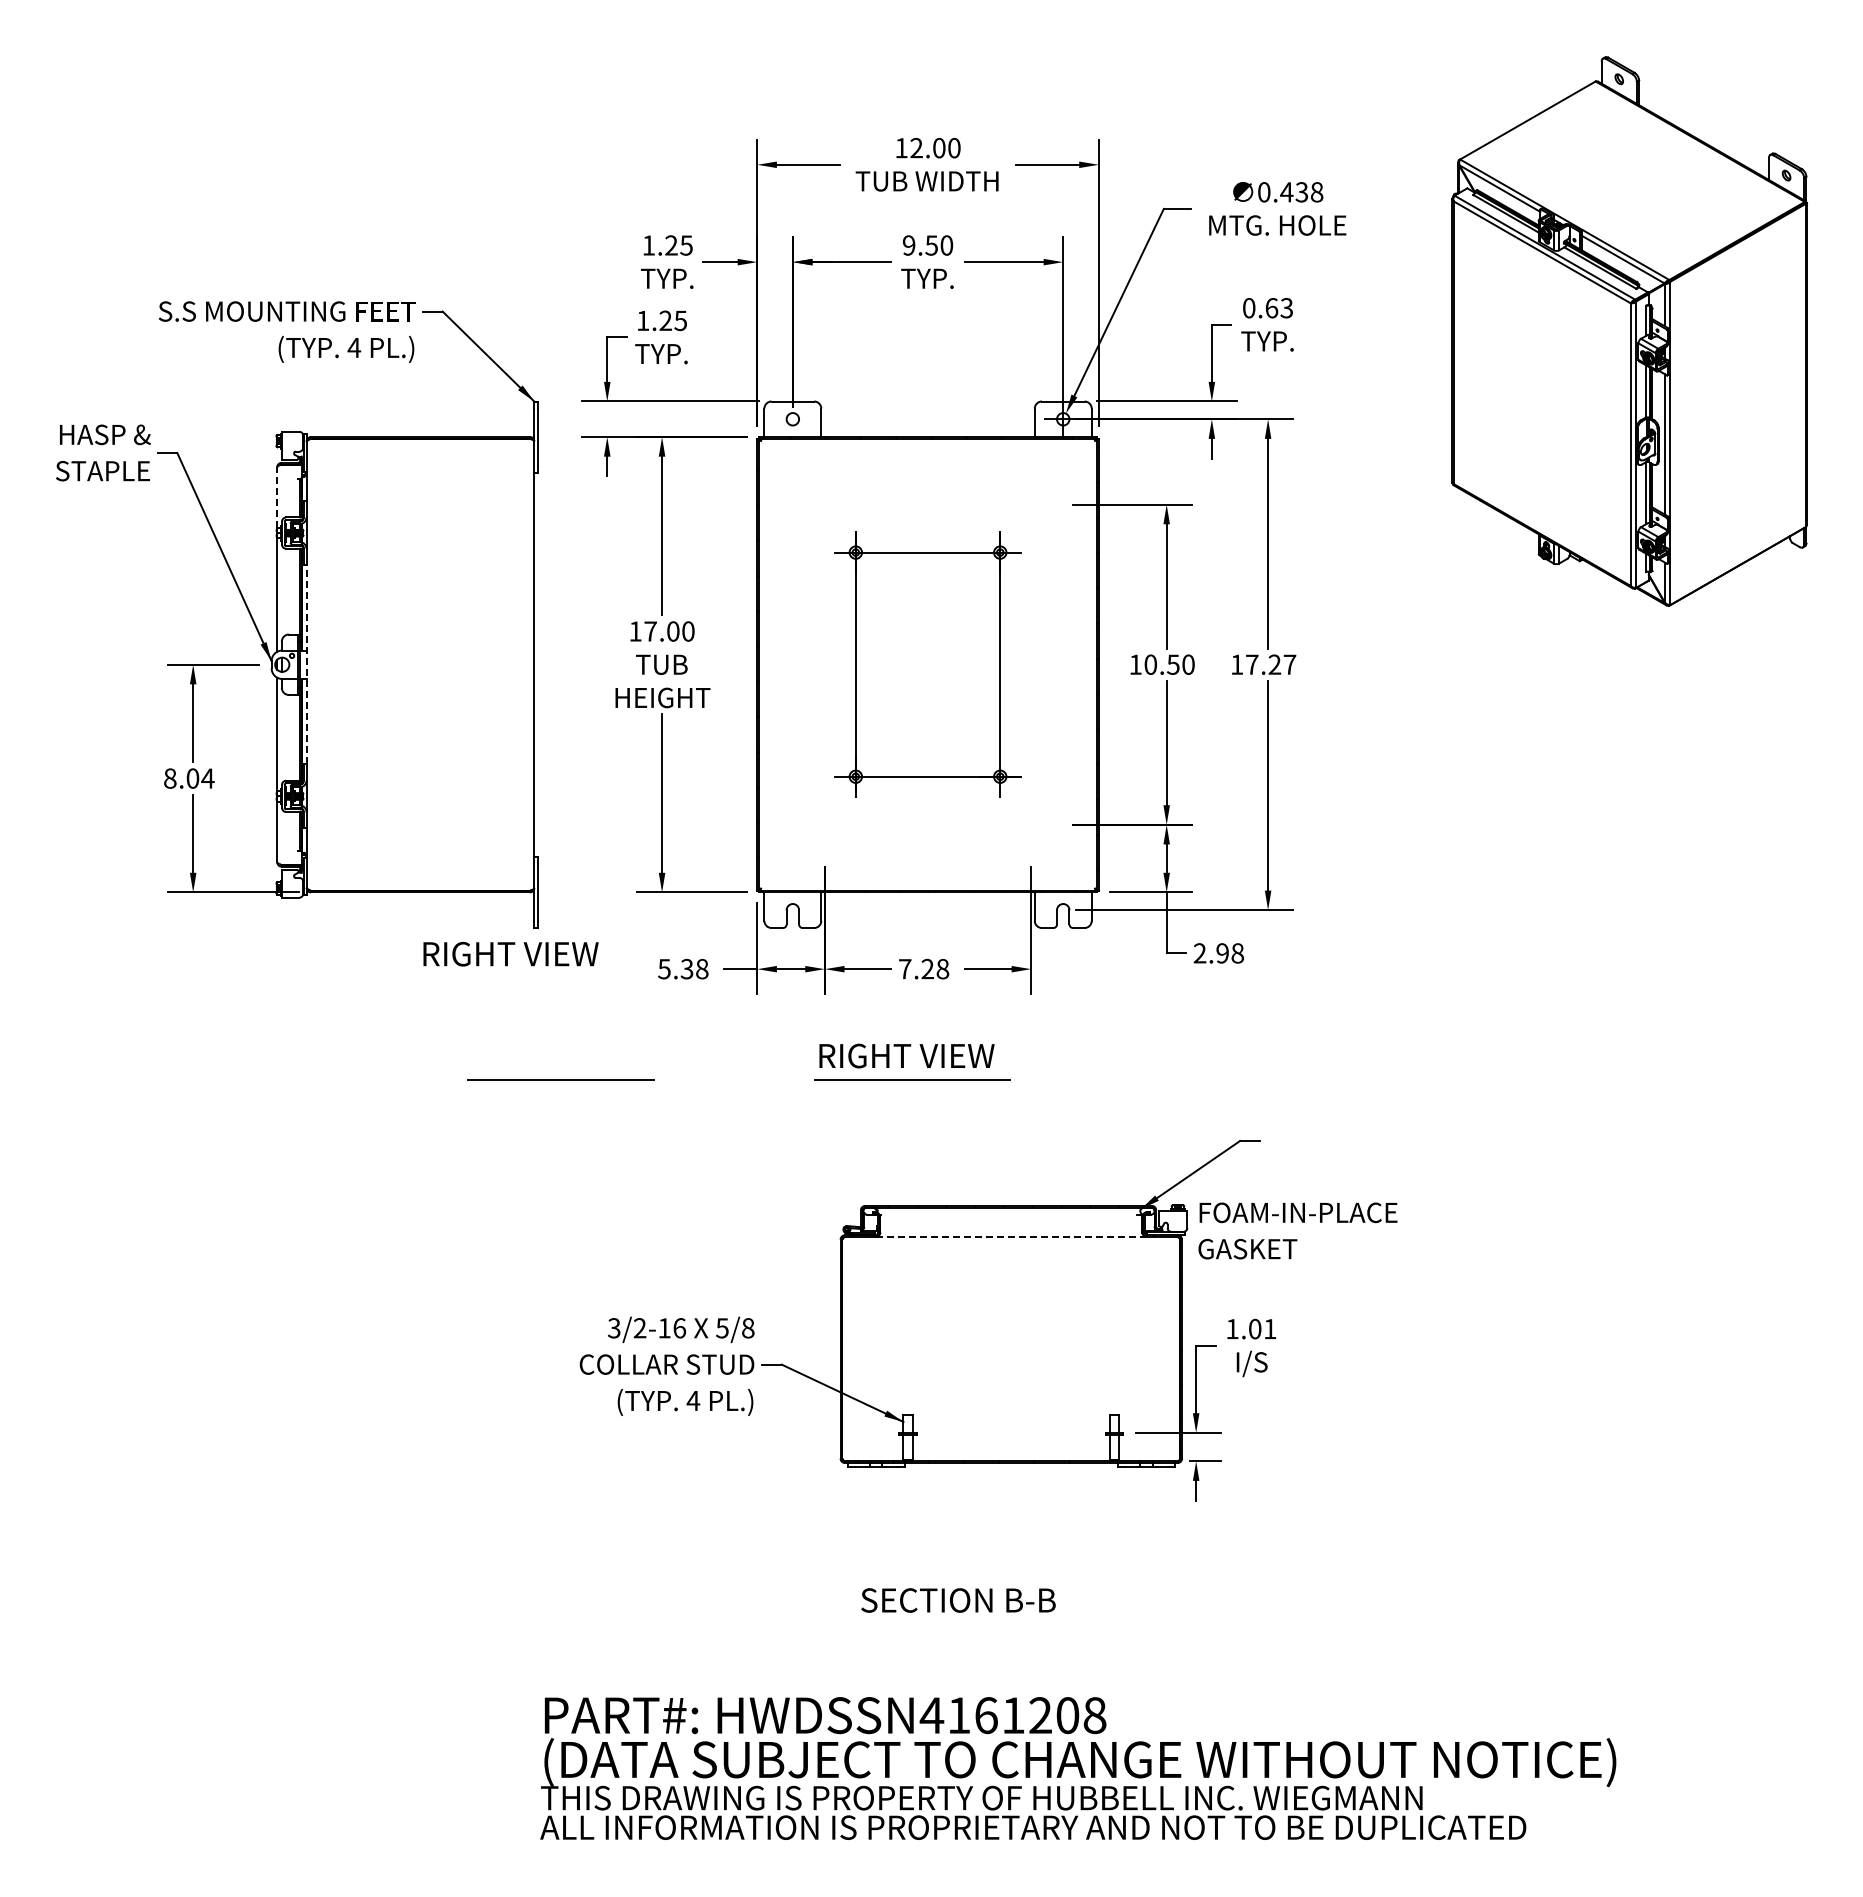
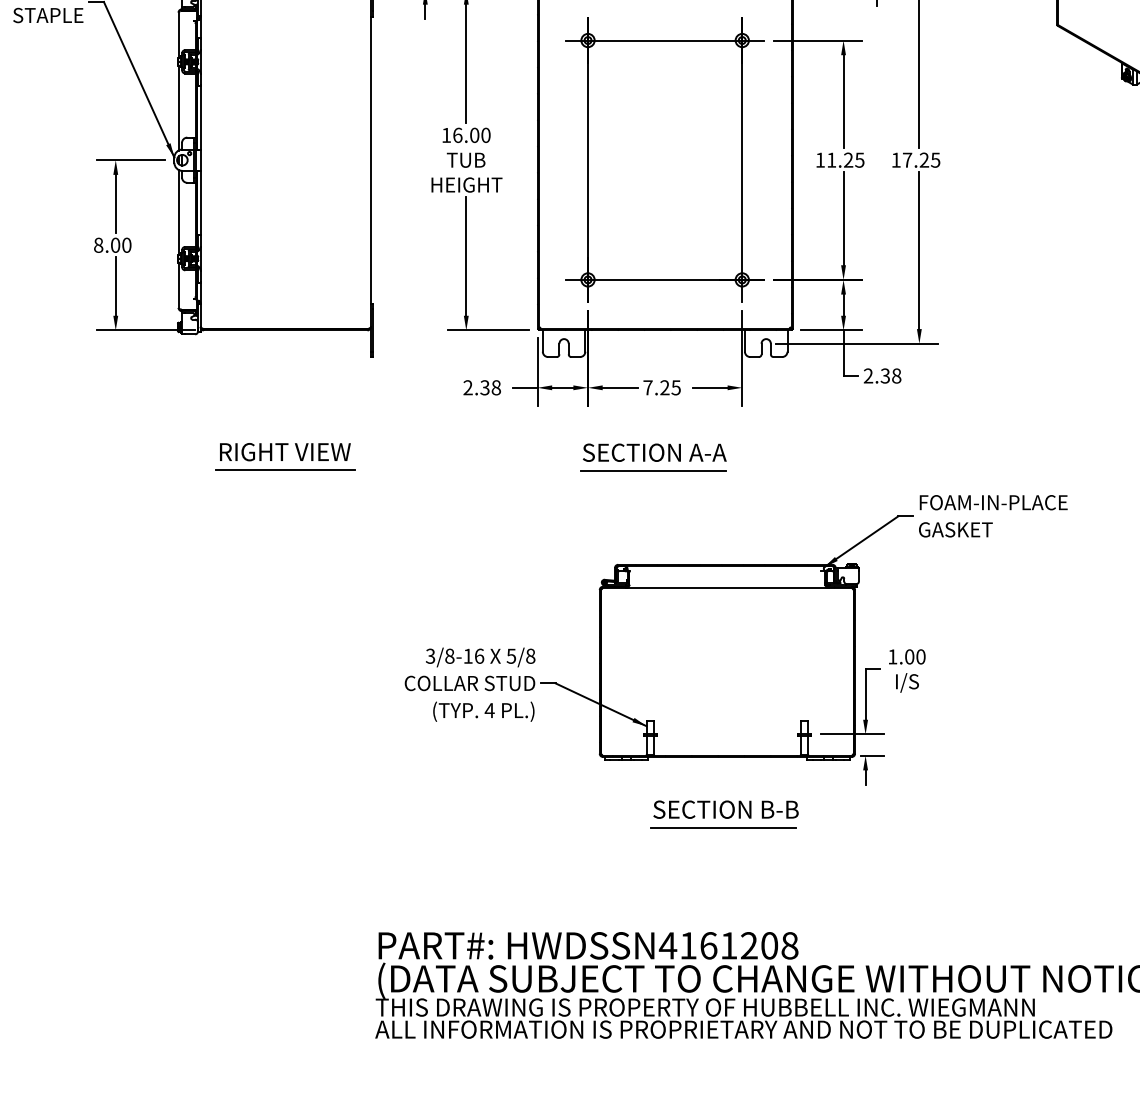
line: (277, 497) -> (178, 35), dashed -> solid
text: (650, 631) -> (457, 135), 17.00 -> 16.00
line: (306, 664) -> (200, 160), dashed -> solid
part: (927, 664) -> (664, 160), size x1.43
text: (1169, 664) -> (845, 160), 10.50 -> 11.25
text: (1289, 664) -> (935, 160), 17.27 -> 17.25
text: (207, 778) -> (126, 245), 8.04 -> 8.00
text: (510, 953) -> (284, 451), moved
text: (1222, 953) -> (885, 376), 2.98 -> 2.38
text: (664, 968) -> (468, 387), 5.38 -> 2.38
text: (942, 969) -> (675, 388), 7.28 -> 7.25
text: (914, 1055) -> (655, 452), RIGHT VIEW -> SECTION A-A
line: (560, 1079) -> (284, 470), moved
text: (1297, 1230) -> (992, 515), moved
line: (1010, 1236) -> (726, 587), dashed -> solid
text: (639, 1328) -> (449, 656), 3/2-16 -> 3/8-16
text: (1270, 1328) -> (921, 656), 1.01 -> 1.00
line: (1006, 1557) -> (723, 827), added
text: (958, 1600) -> (726, 809), moved

